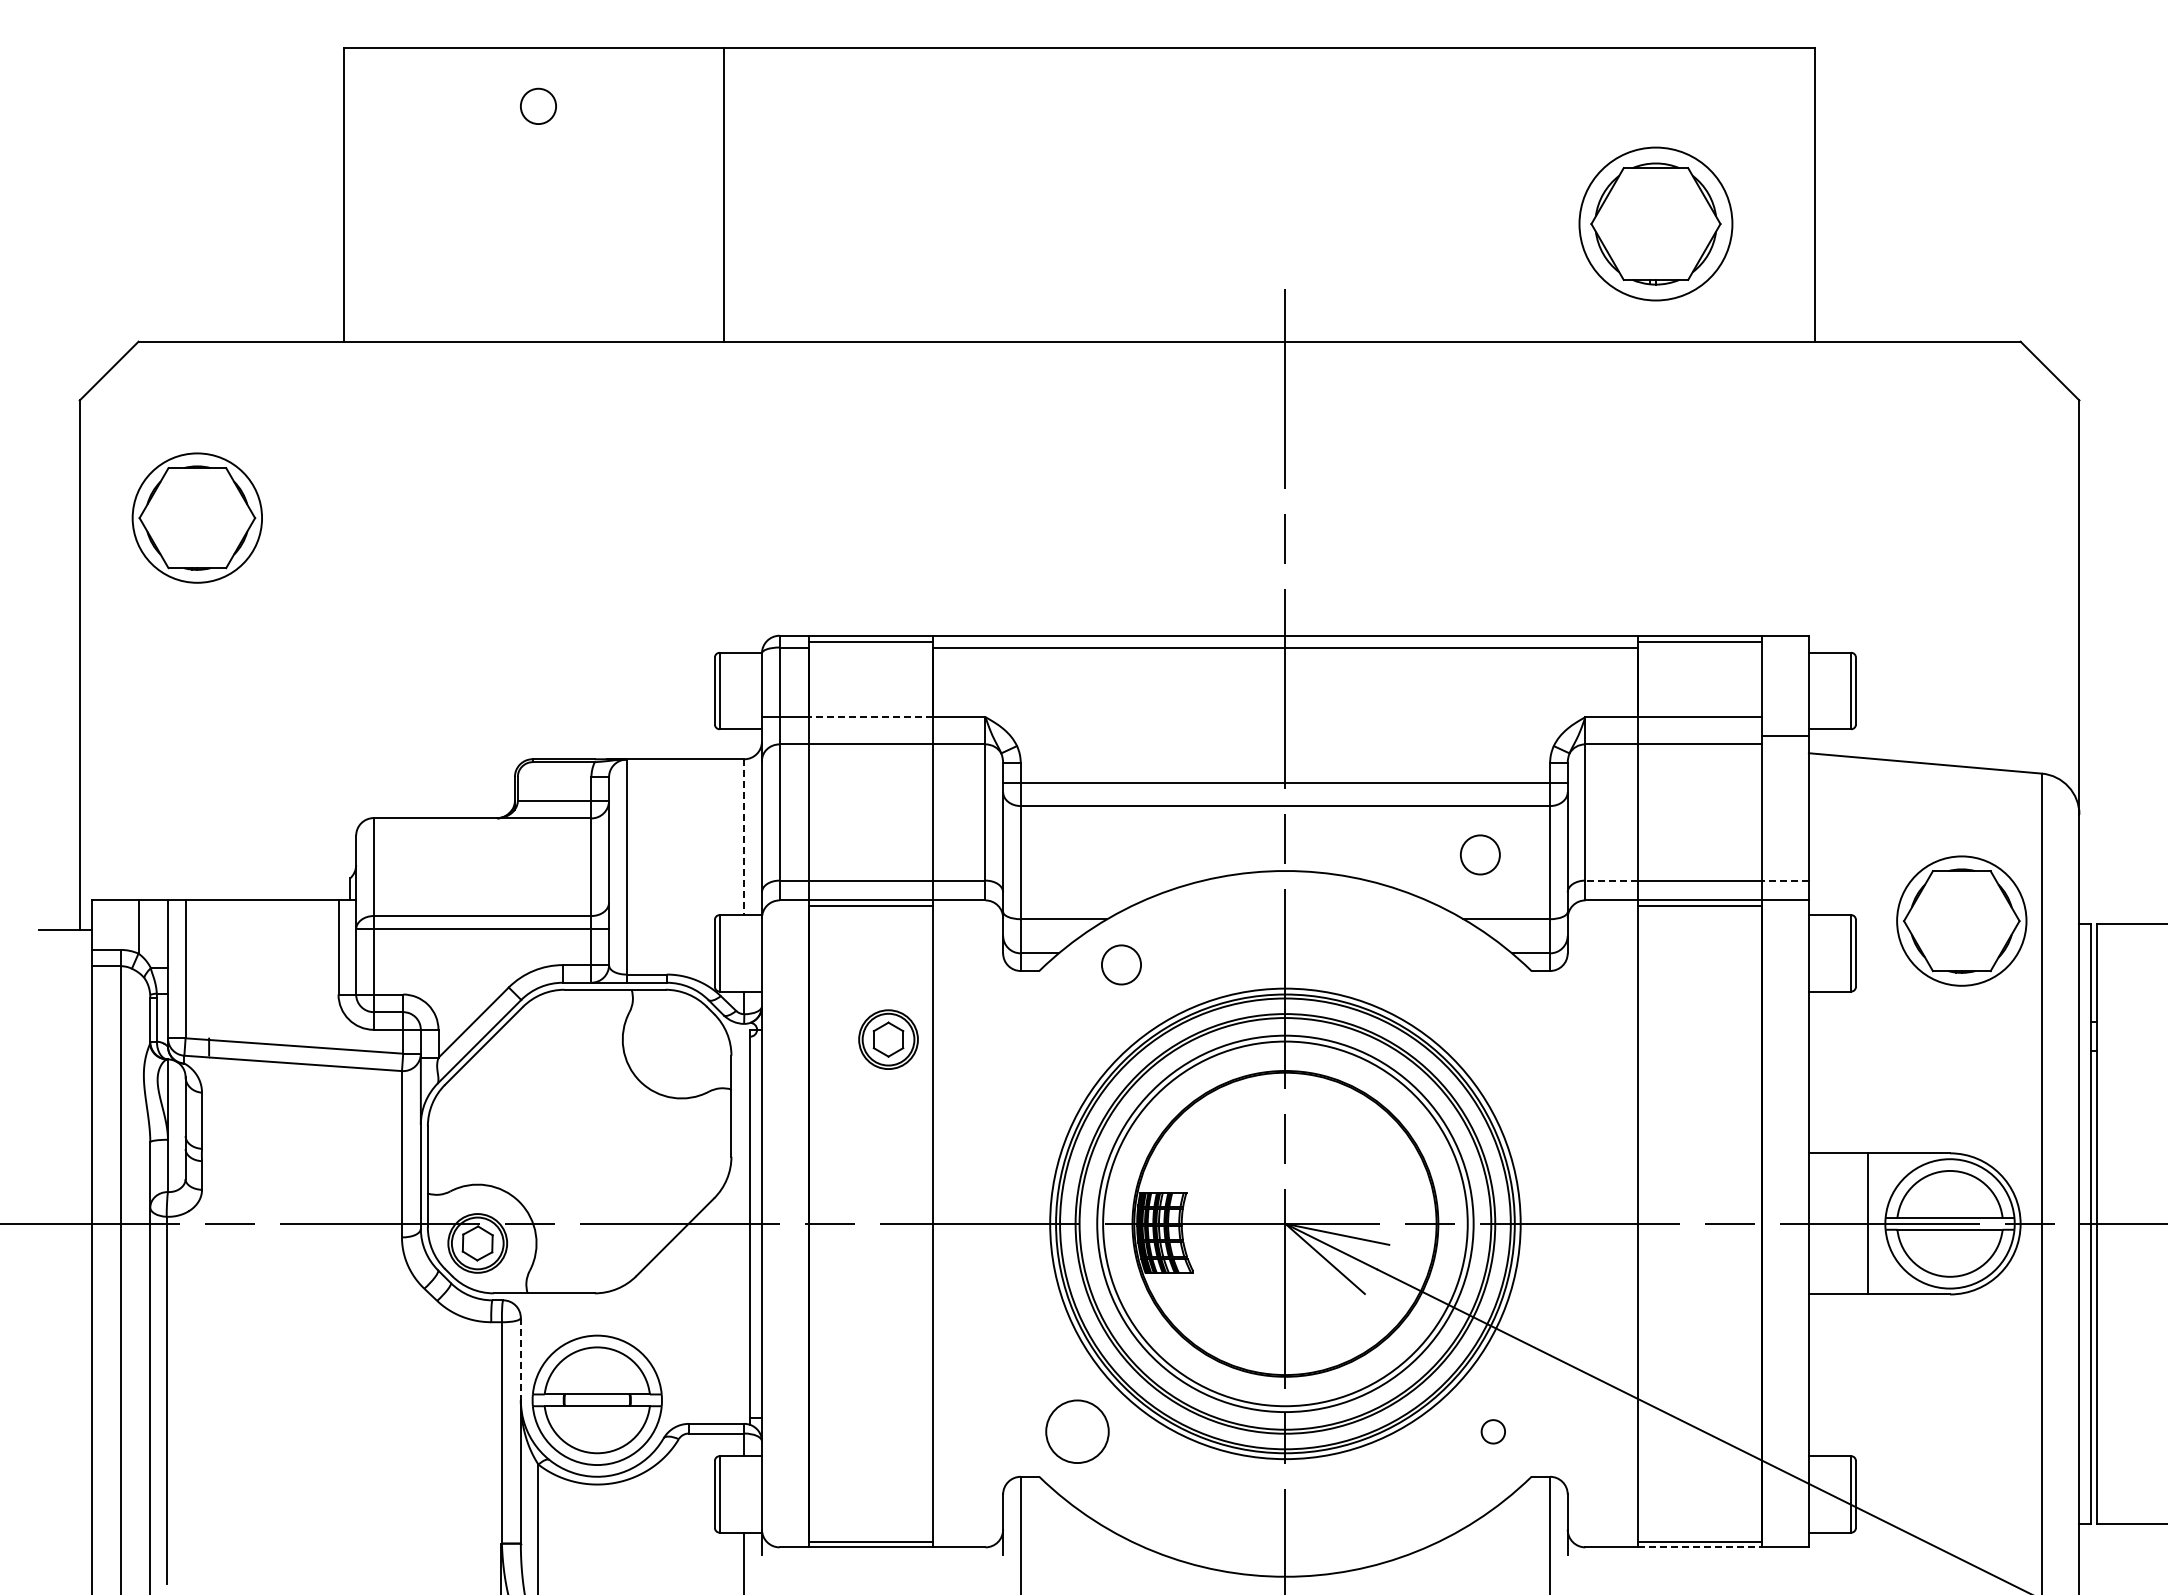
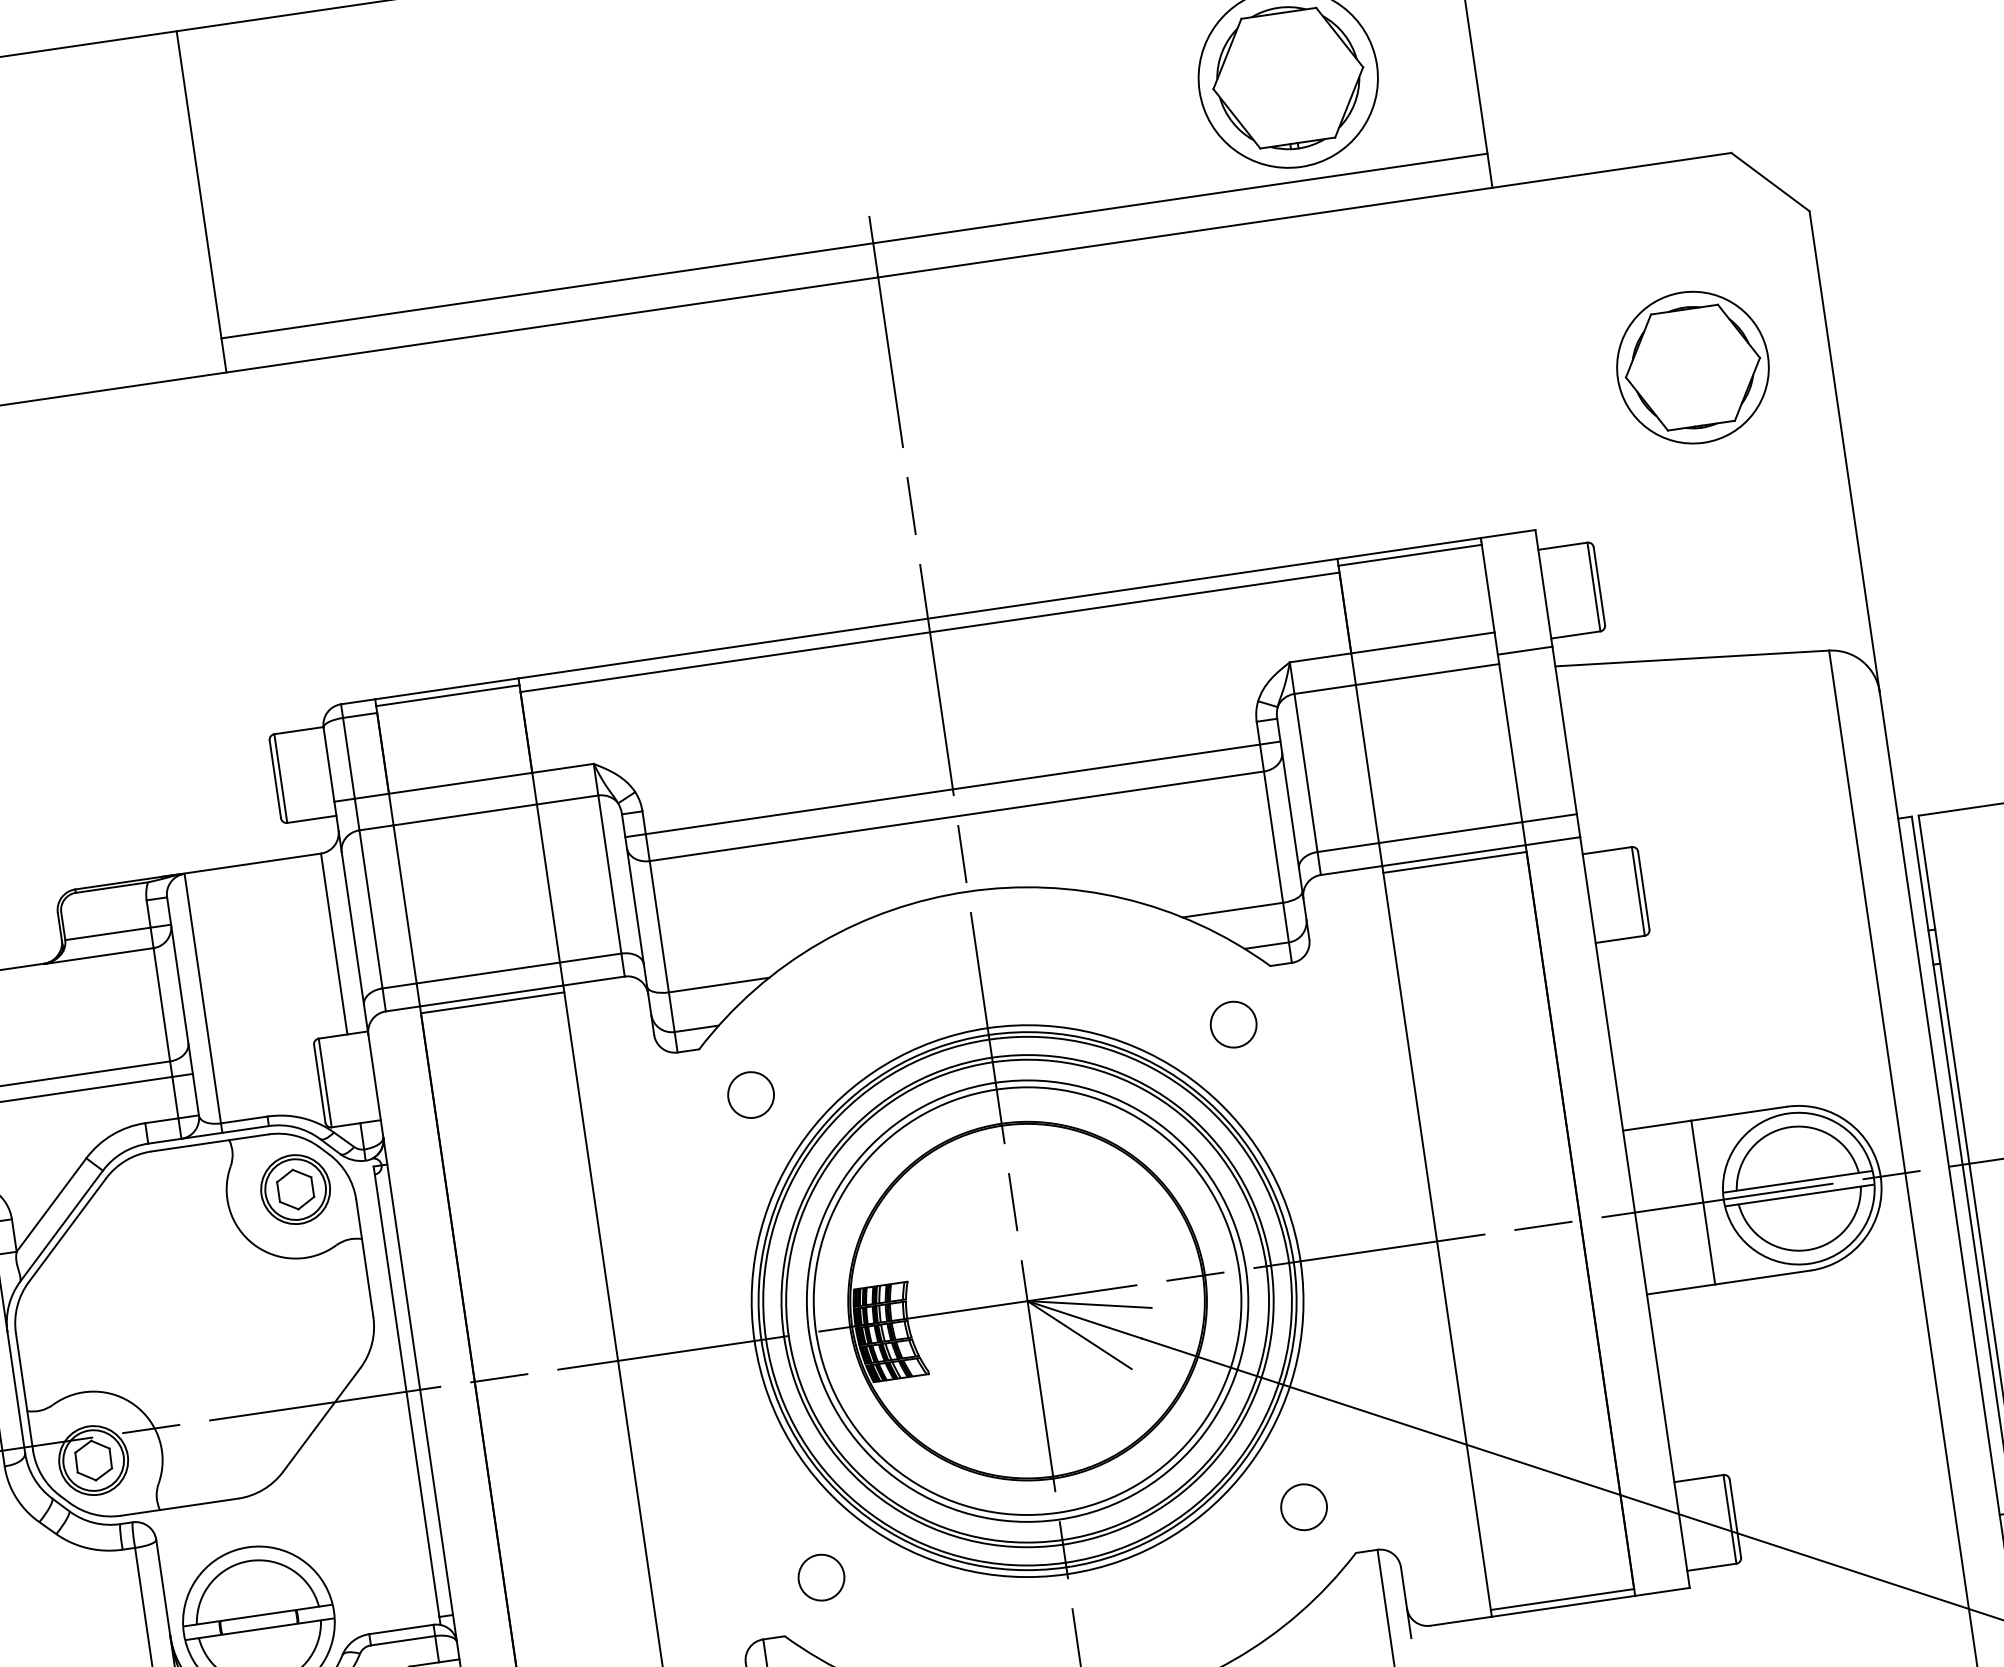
line: (1268, 312) -> (853, 246), added
line: (870, 717) -> (460, 783), dashed -> solid
line: (744, 837) -> (334, 944), dashed -> solid
circle: (1480, 854) -> (1233, 1024), moved
line: (1611, 880) -> (1347, 847), dashed -> solid
line: (1785, 880) -> (1549, 818), dashed -> solid
part: (1961, 920) -> (1692, 367), moved
circle: (1121, 964) -> (751, 1094), moved
part: (888, 1039) -> (295, 1189), moved
line: (520, 1359) -> (162, 1588), dashed -> solid
circle: (1077, 1431) -> (821, 1577), size x0.62
circle: (1492, 1431) -> (1303, 1507), size x1.67
line: (1700, 1547) -> (1564, 1606), dashed -> solid

